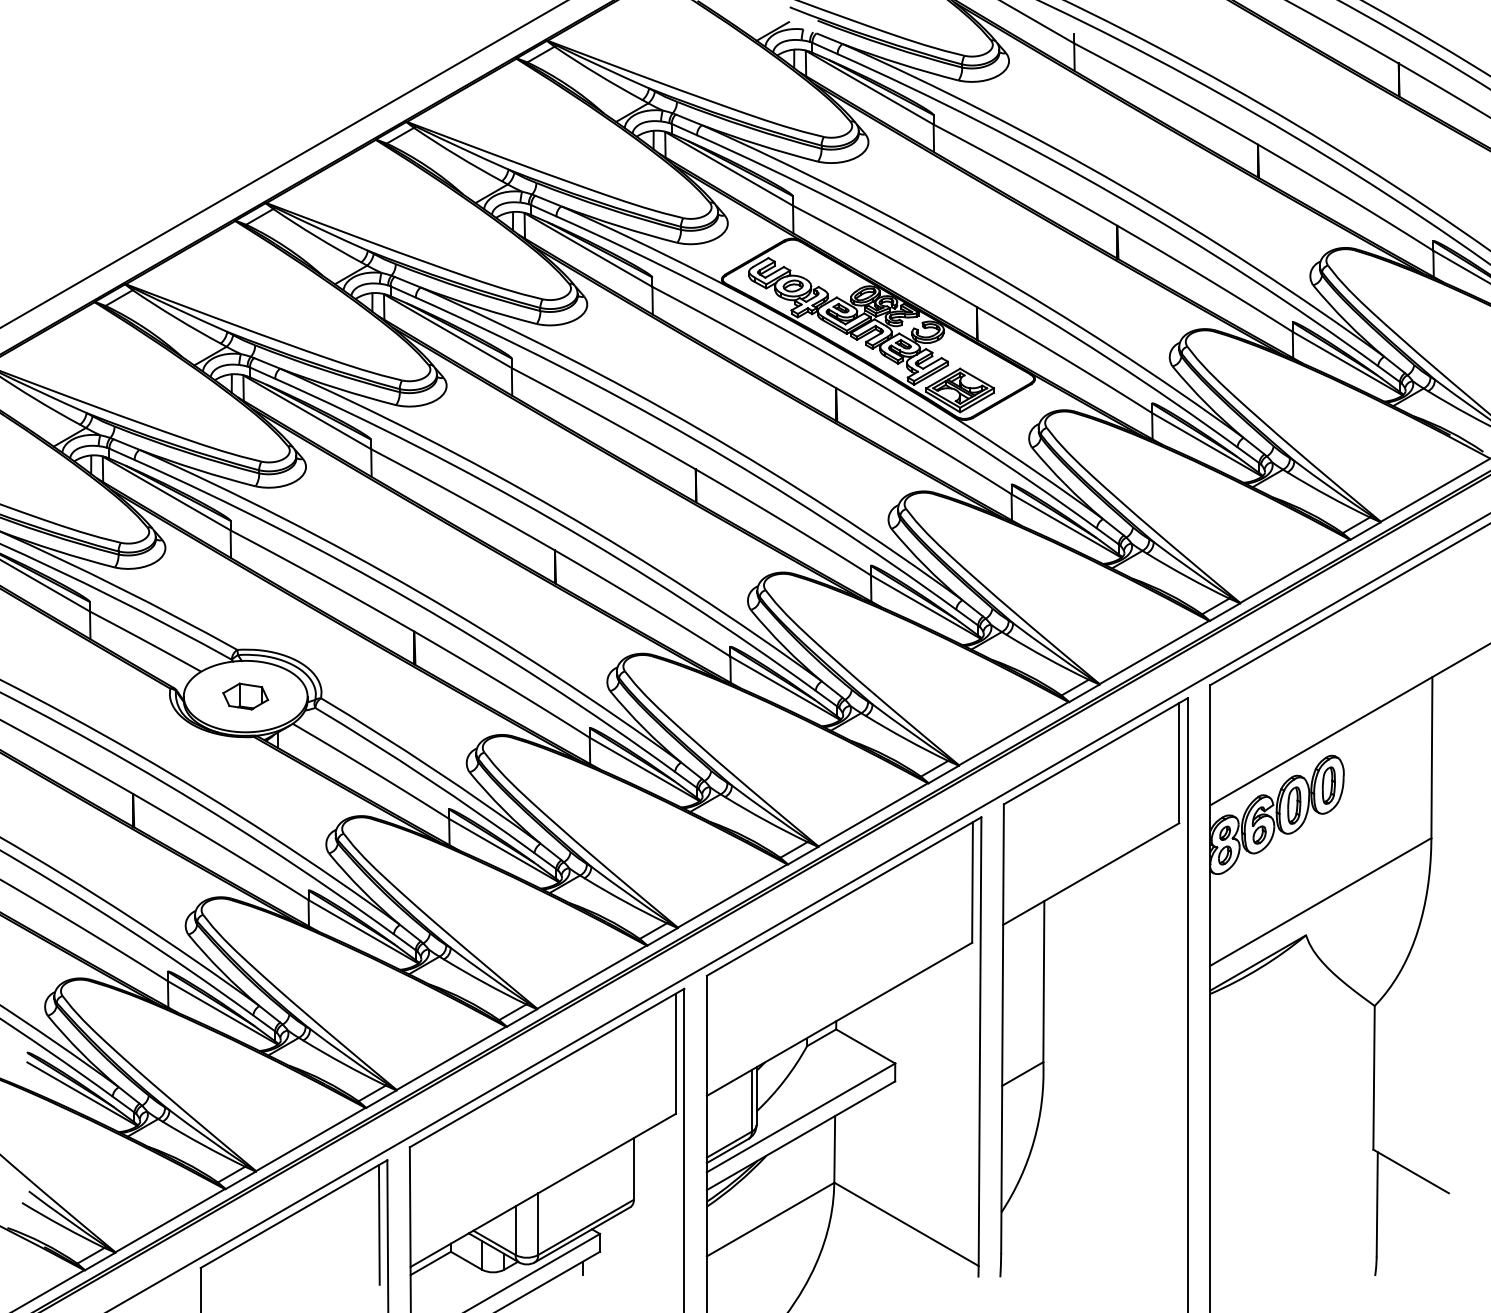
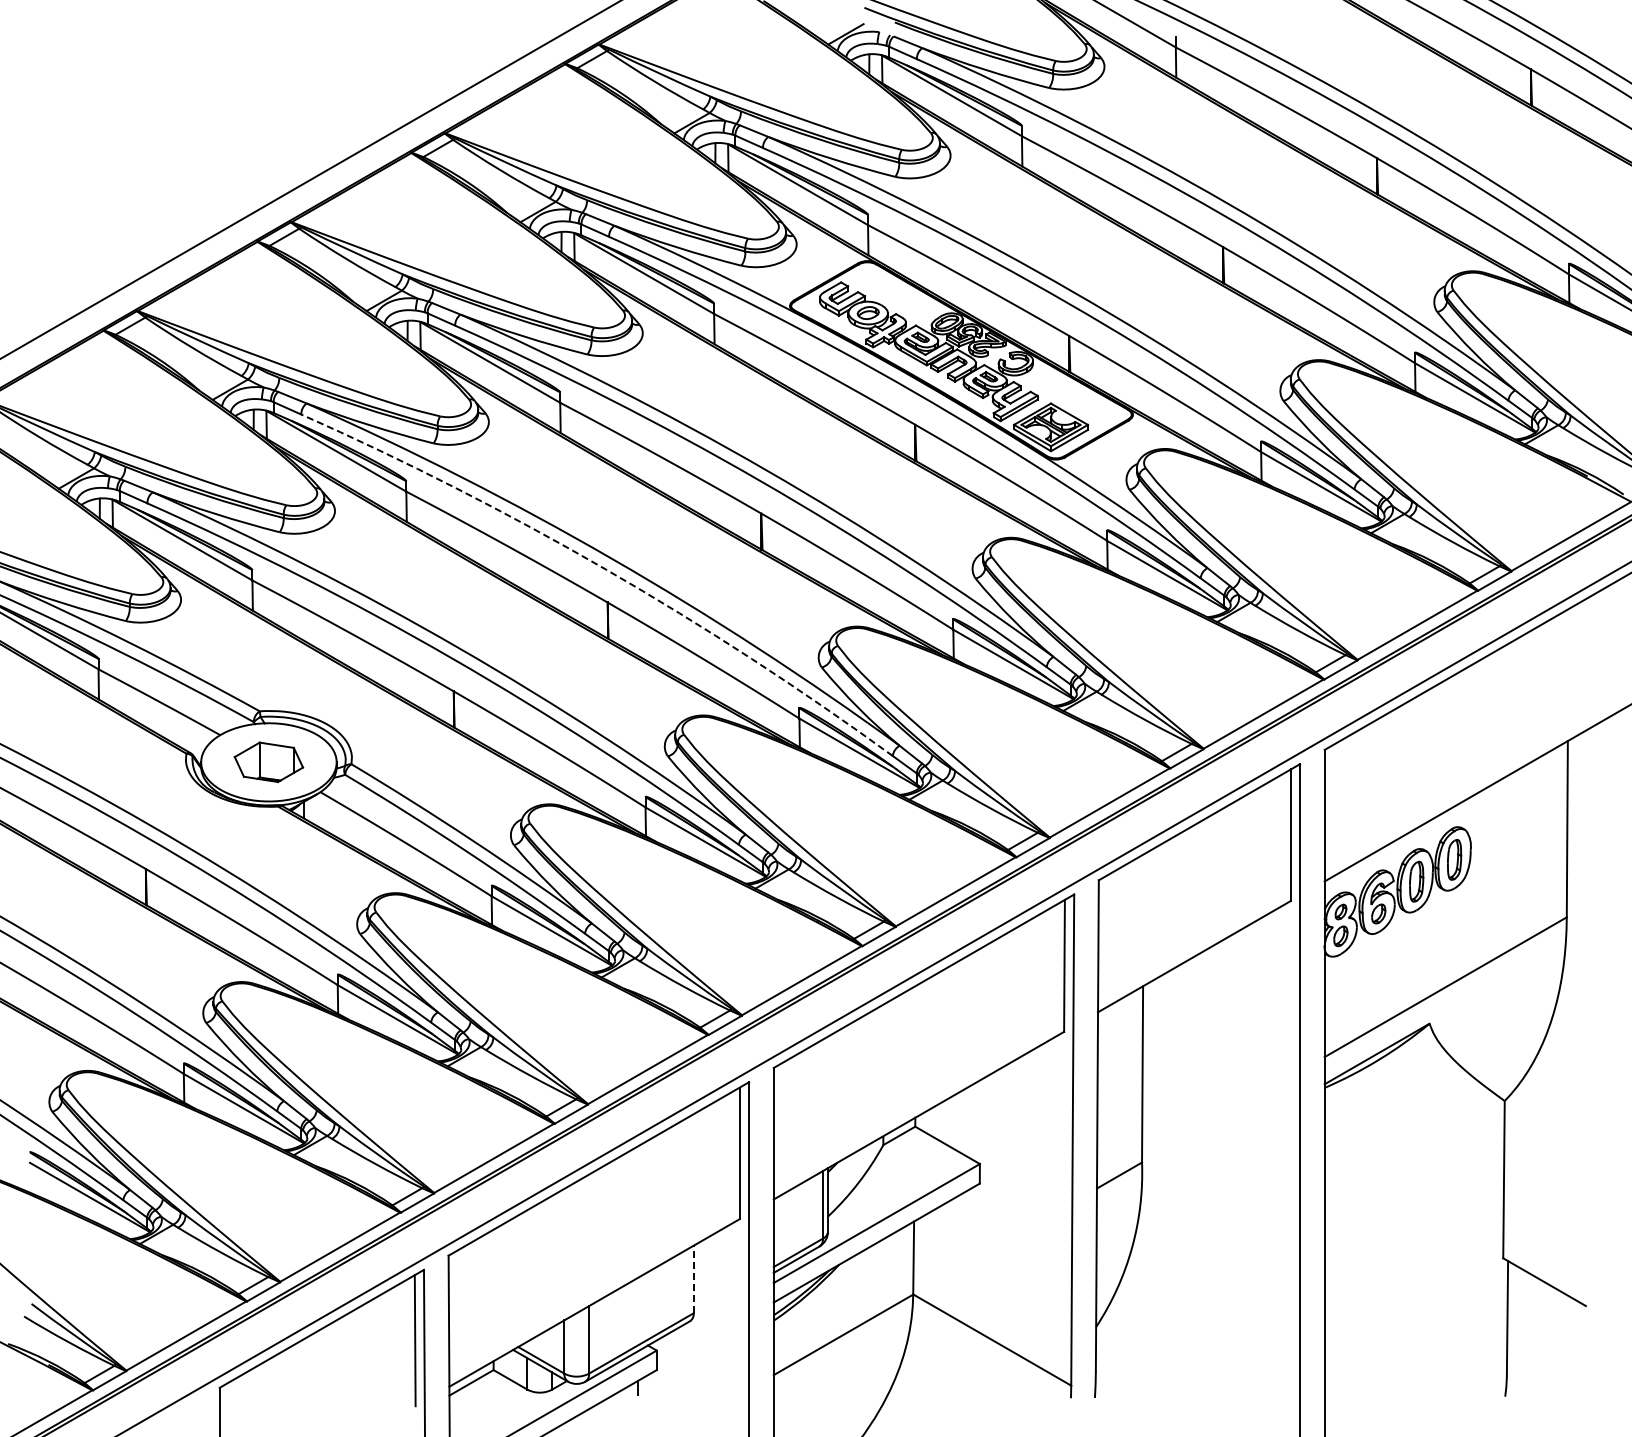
arc: (554, 520) -> (606, 569), solid -> dashed
part: (245, 696) -> (268, 762), size x1.4
line: (633, 1169) -> (693, 1279), solid -> dashed

